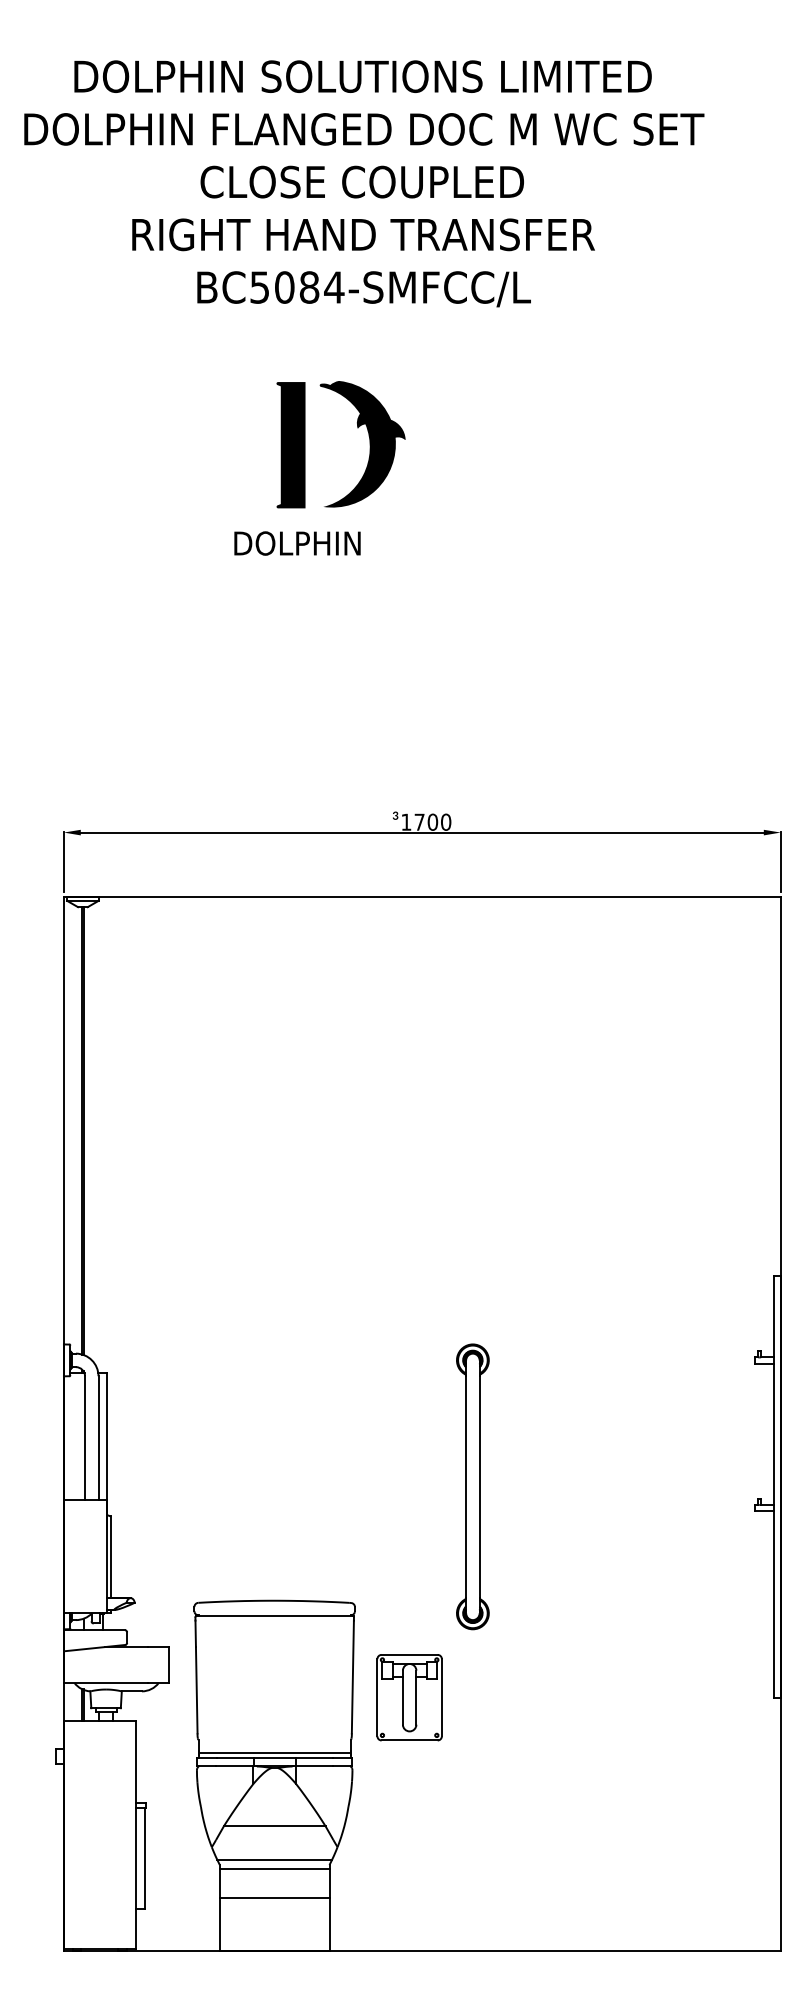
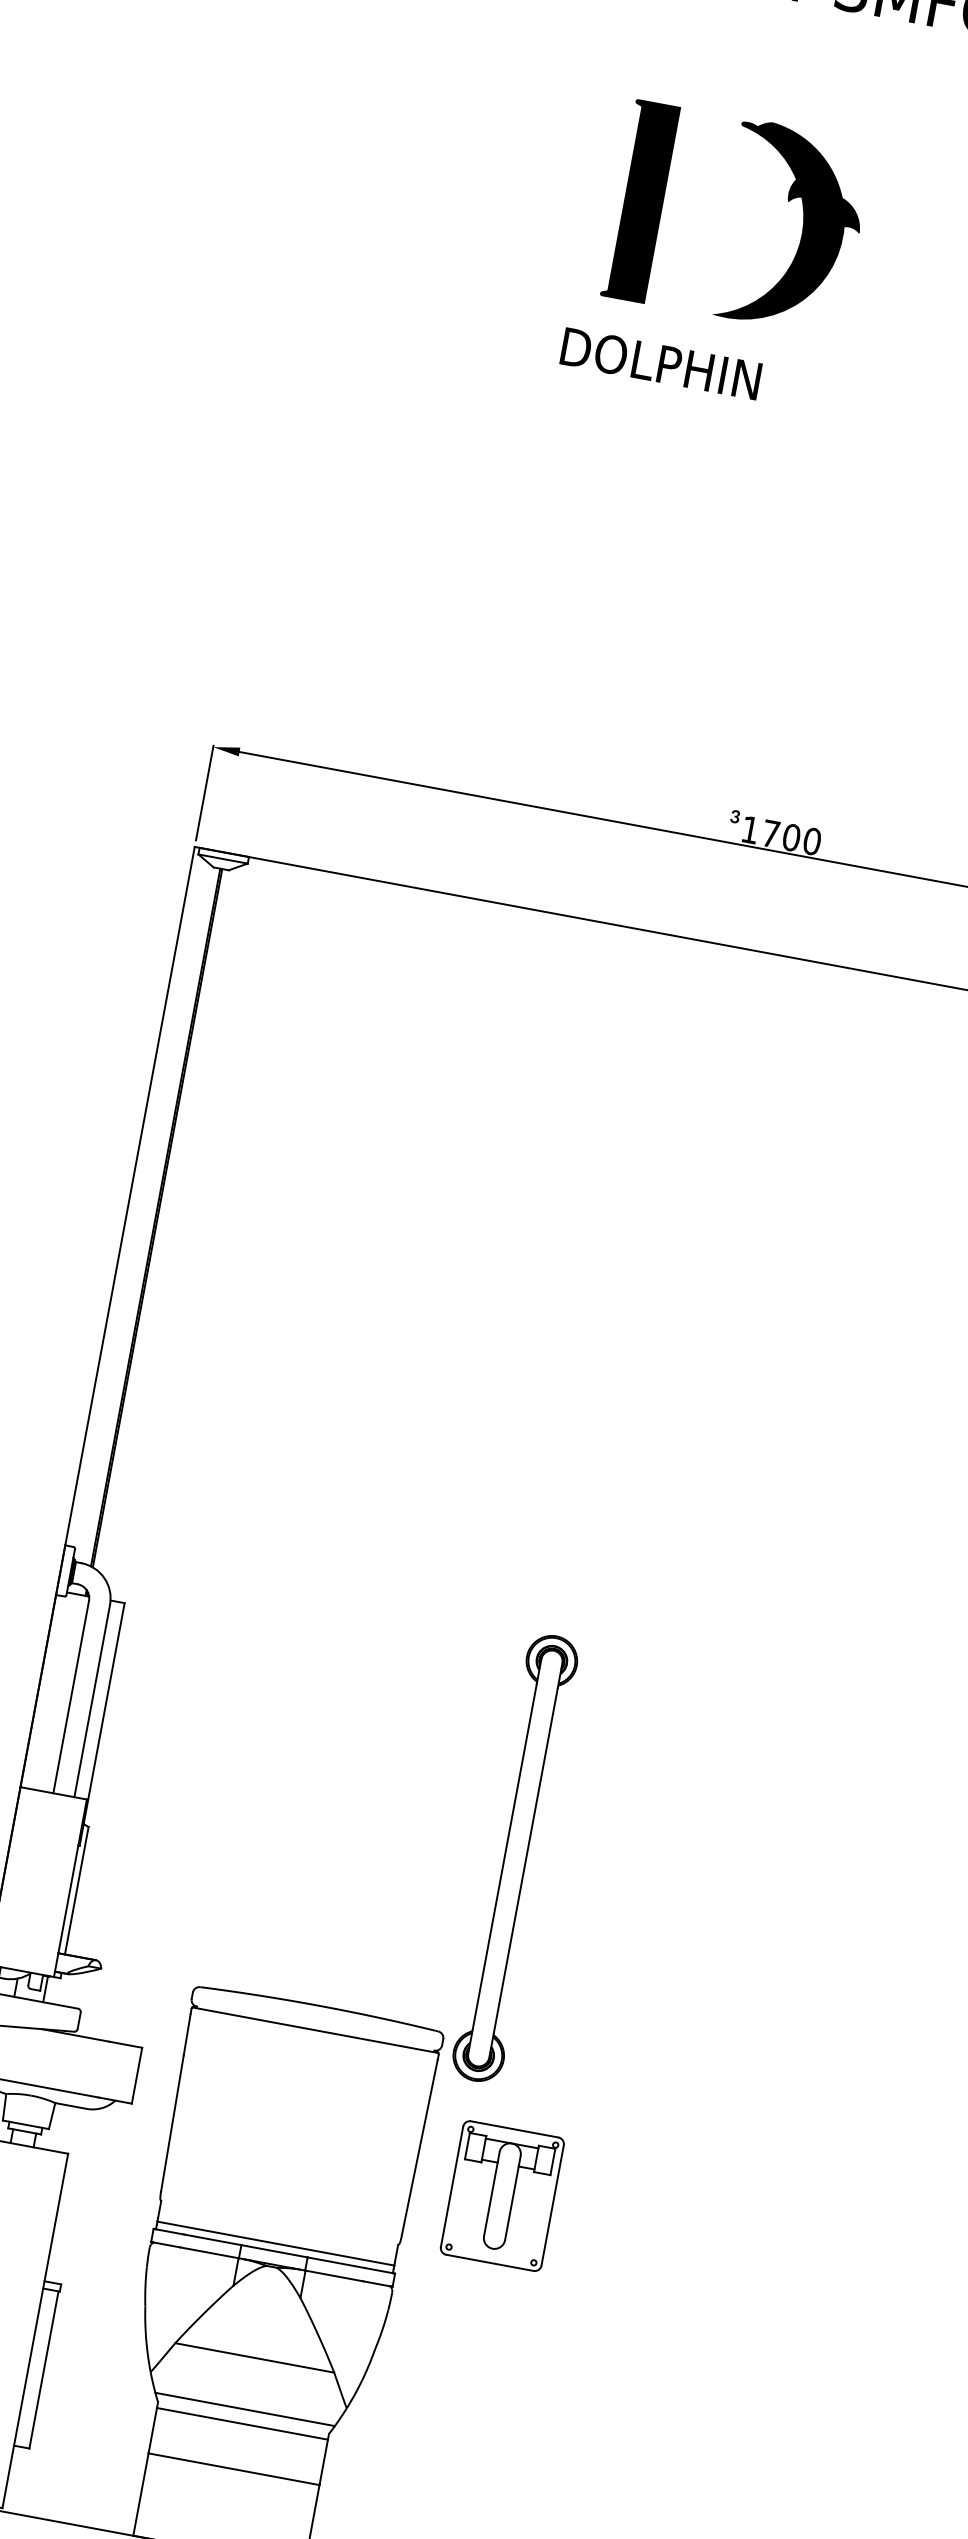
part: (290, 445) -> (639, 201), moved
part: (472, 1486) -> (514, 1857), moved

